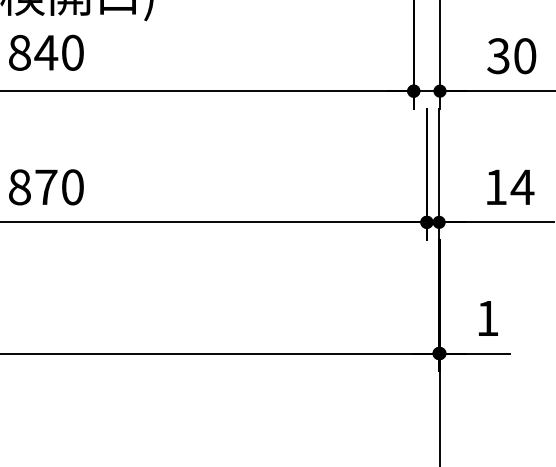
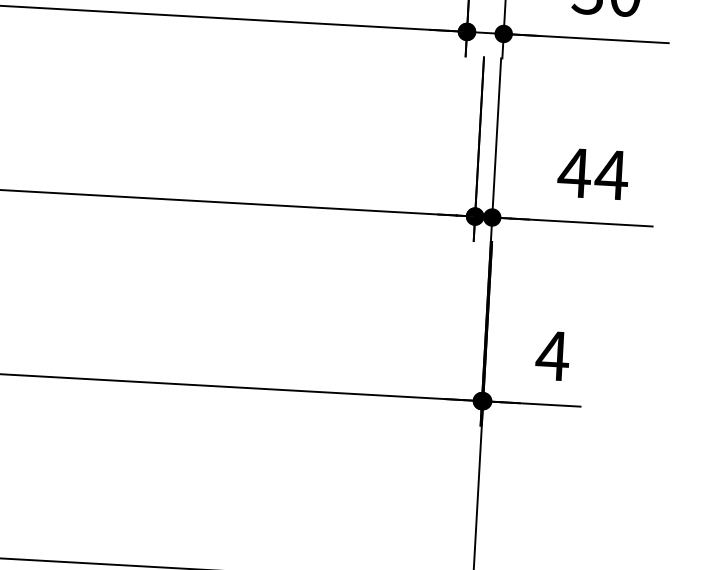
text: (495, 186) -> (573, 171), 14 -> 44
text: (487, 318) -> (552, 355), 1 -> 4

